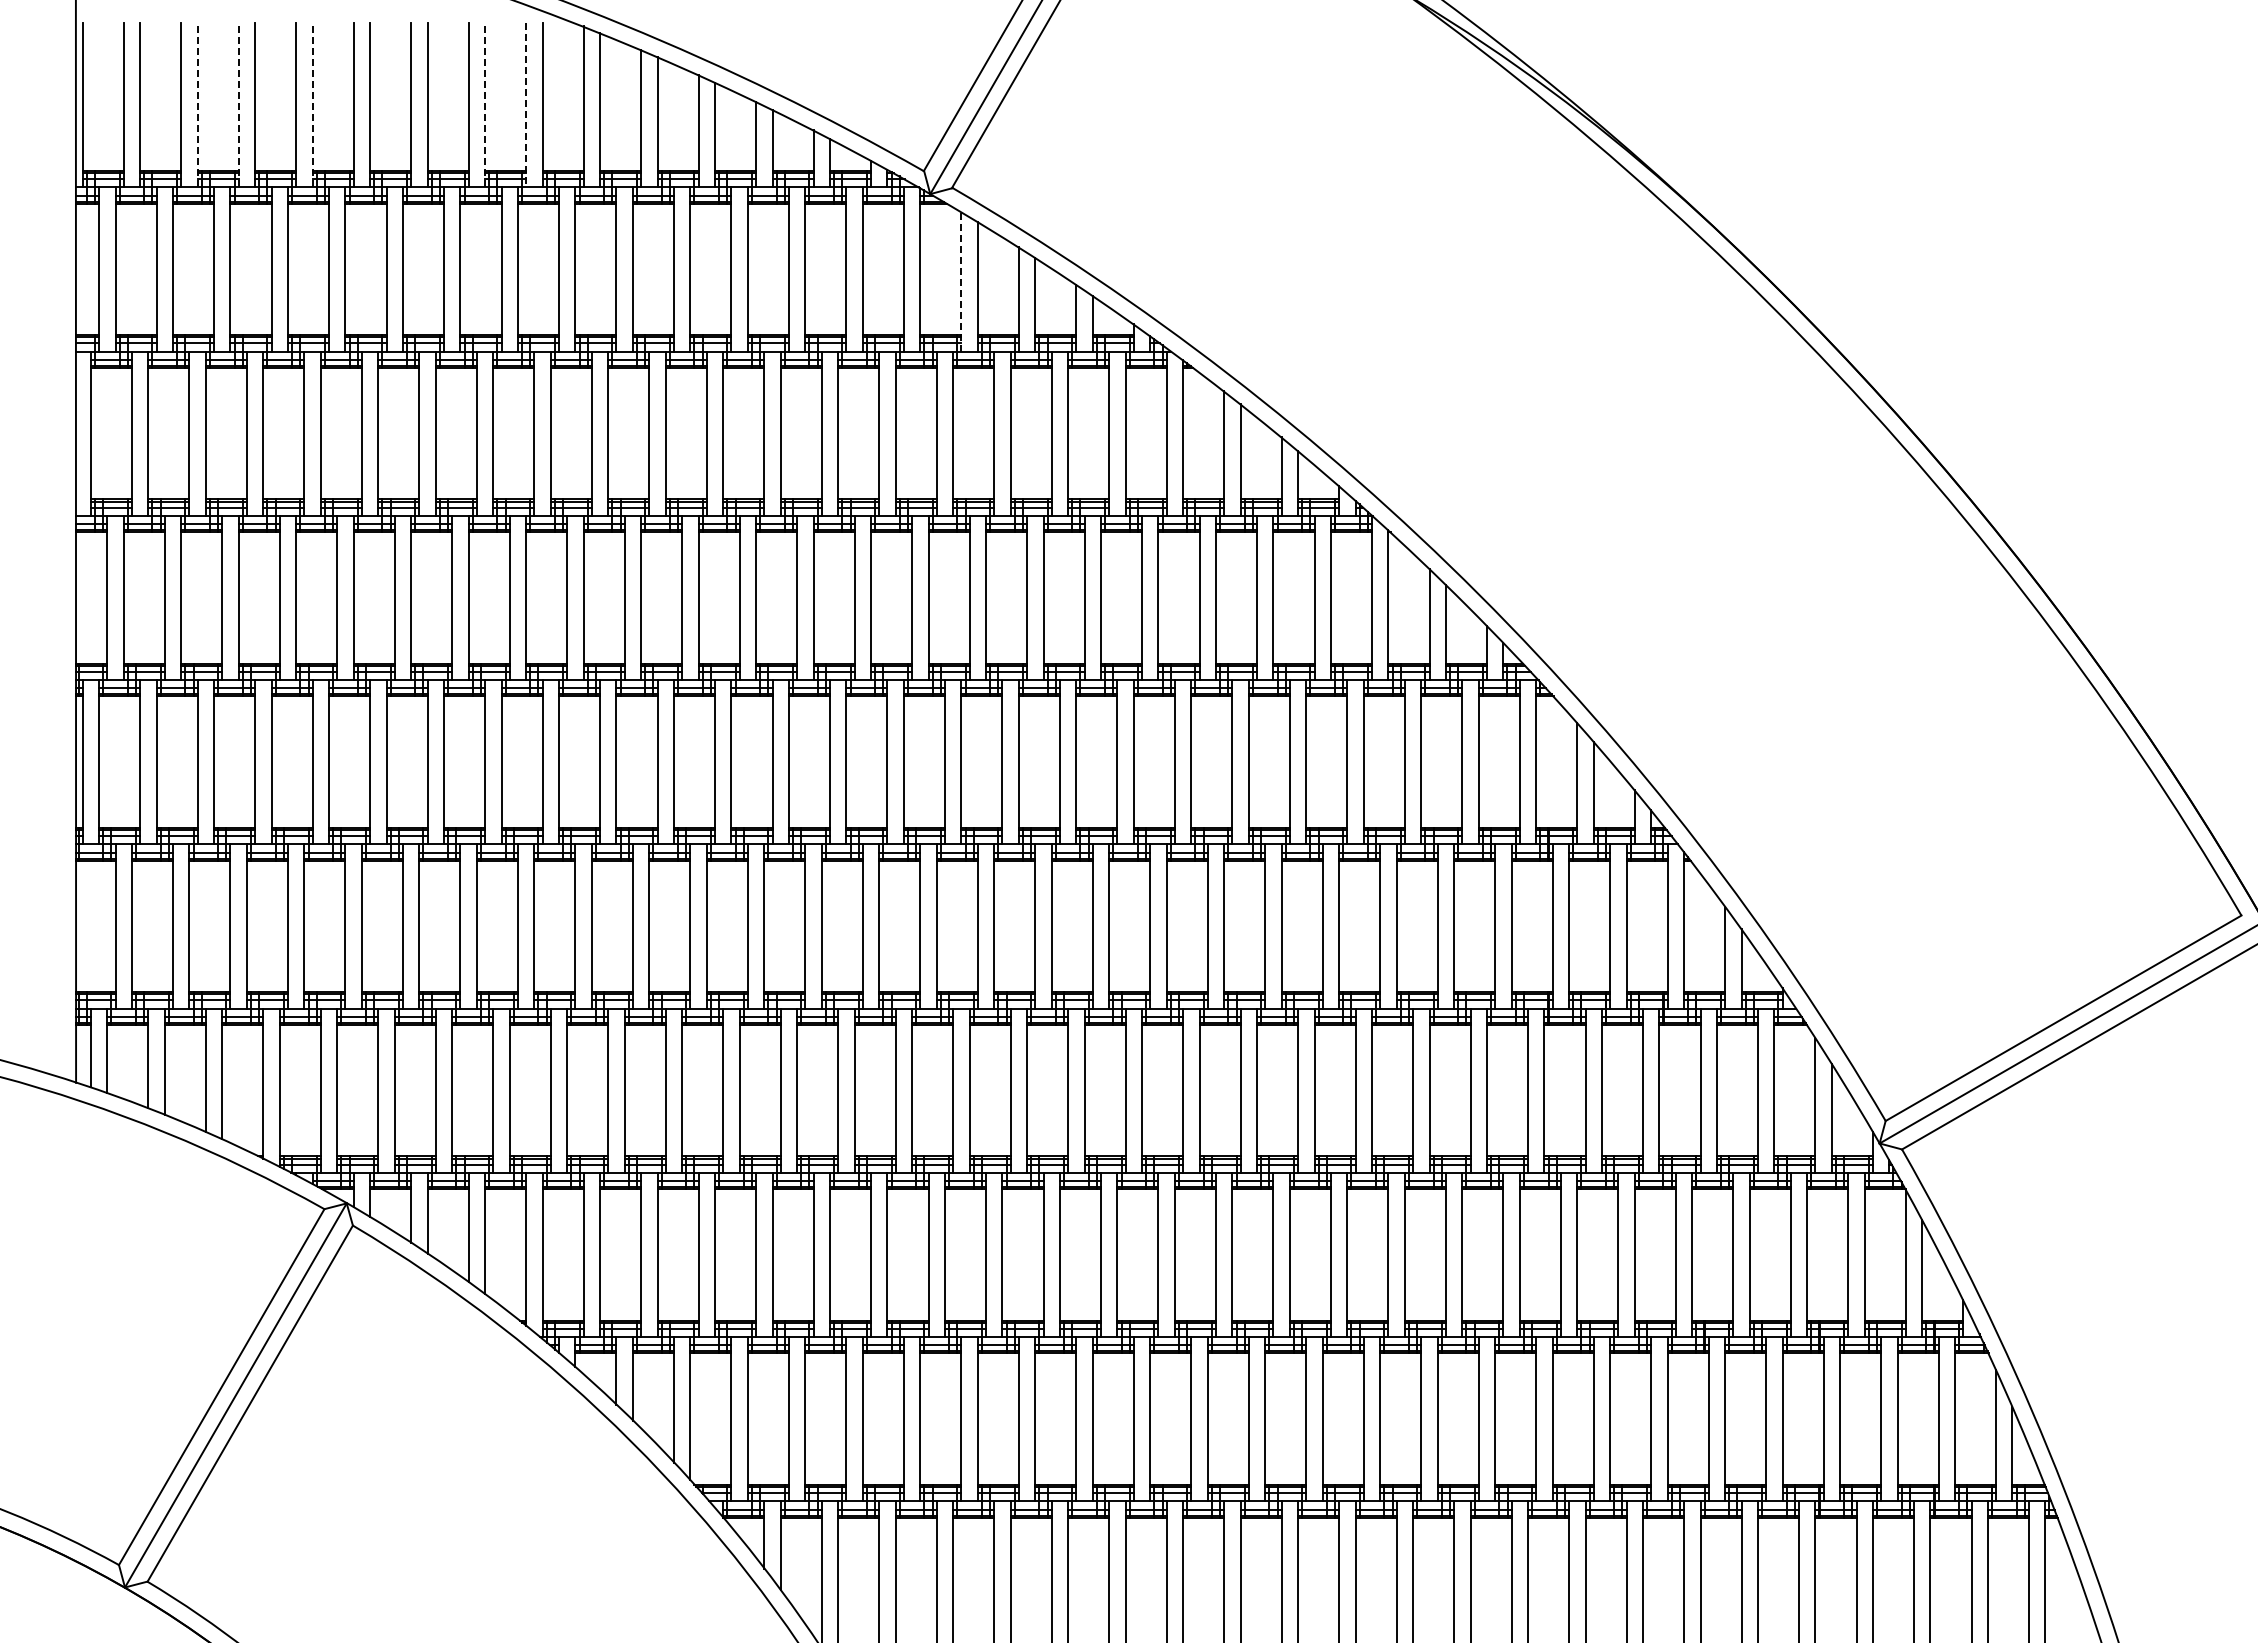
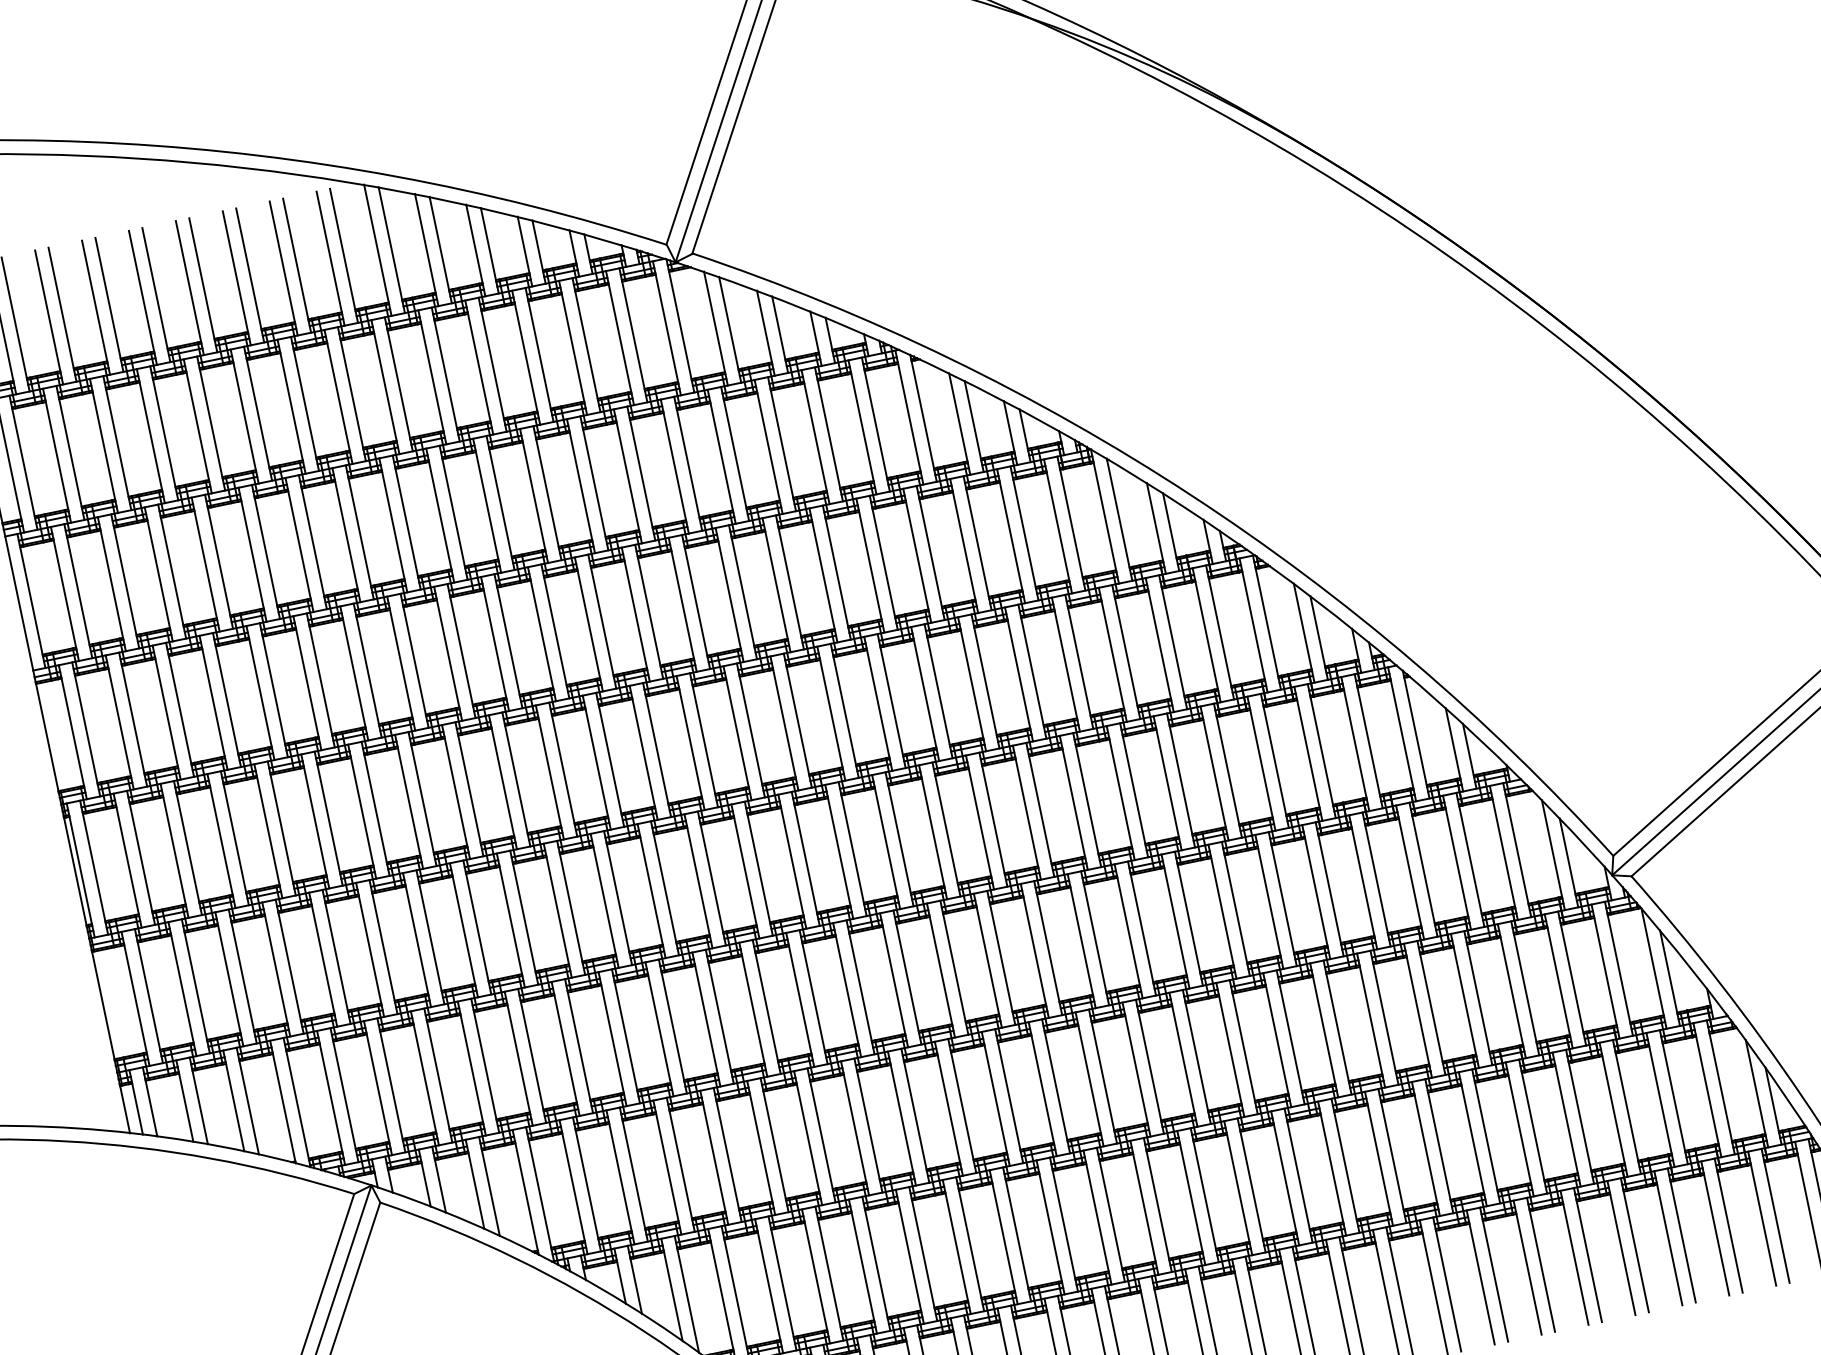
line: (197, 104) -> (62, 314), dashed -> solid
line: (238, 104) -> (95, 307), dashed -> solid
line: (312, 104) -> (156, 294), dashed -> solid
line: (485, 104) -> (297, 265), dashed -> solid
line: (526, 105) -> (330, 258), dashed -> solid
line: (961, 281) -> (715, 328), dashed -> solid

